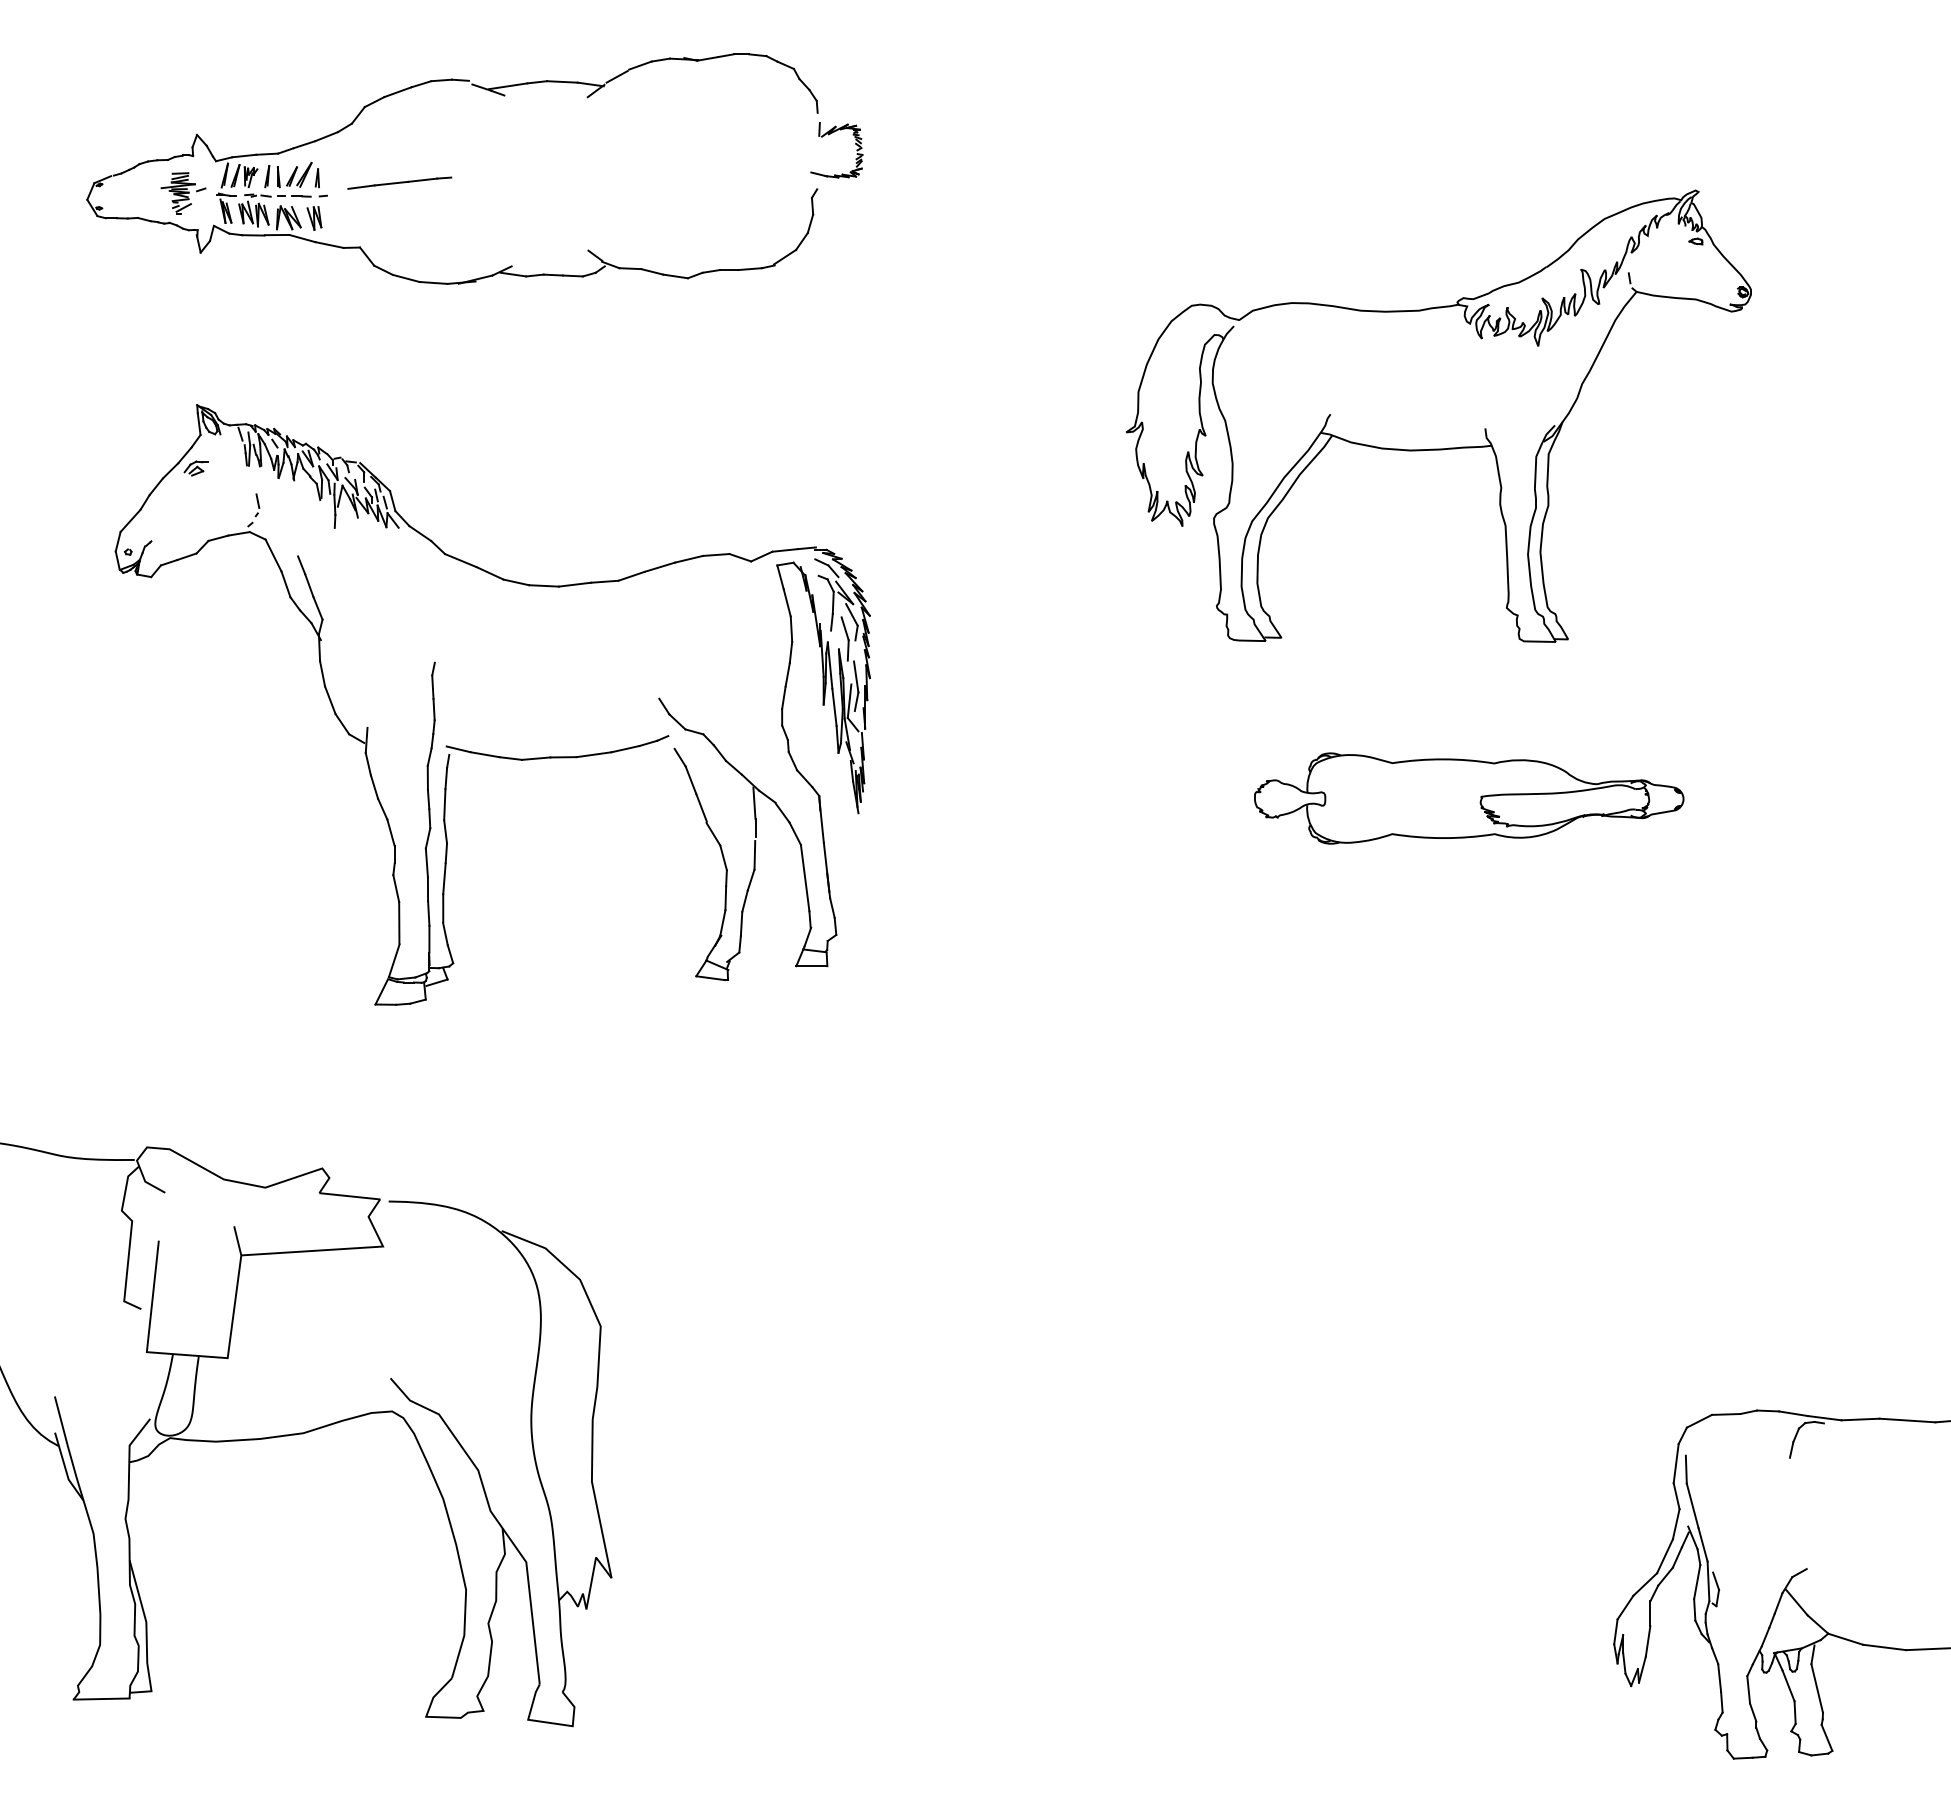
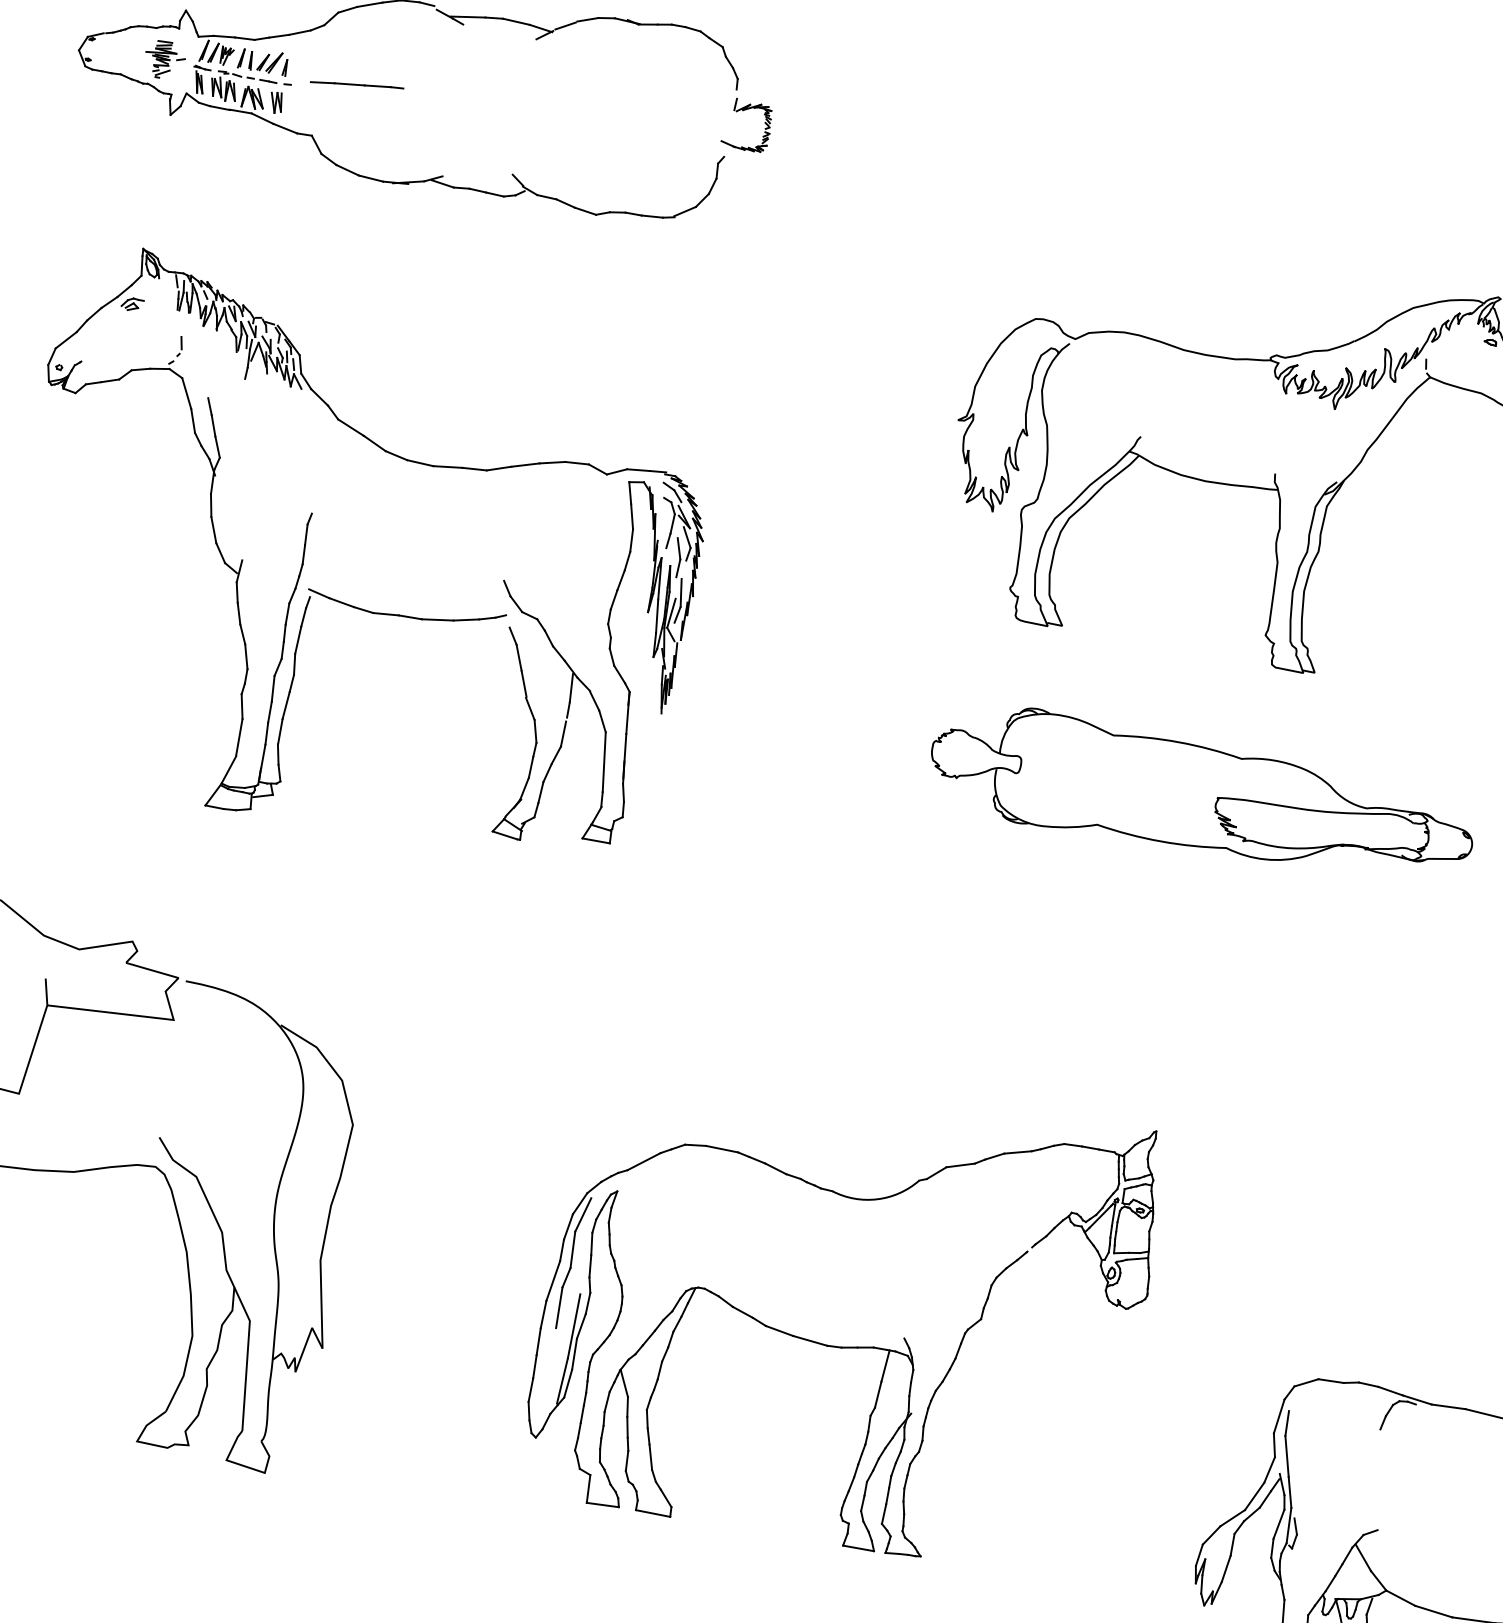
part: (1469, 798) -> (1202, 797), size x1.43
part: (1185, 1472) -> (845, 1346), added

